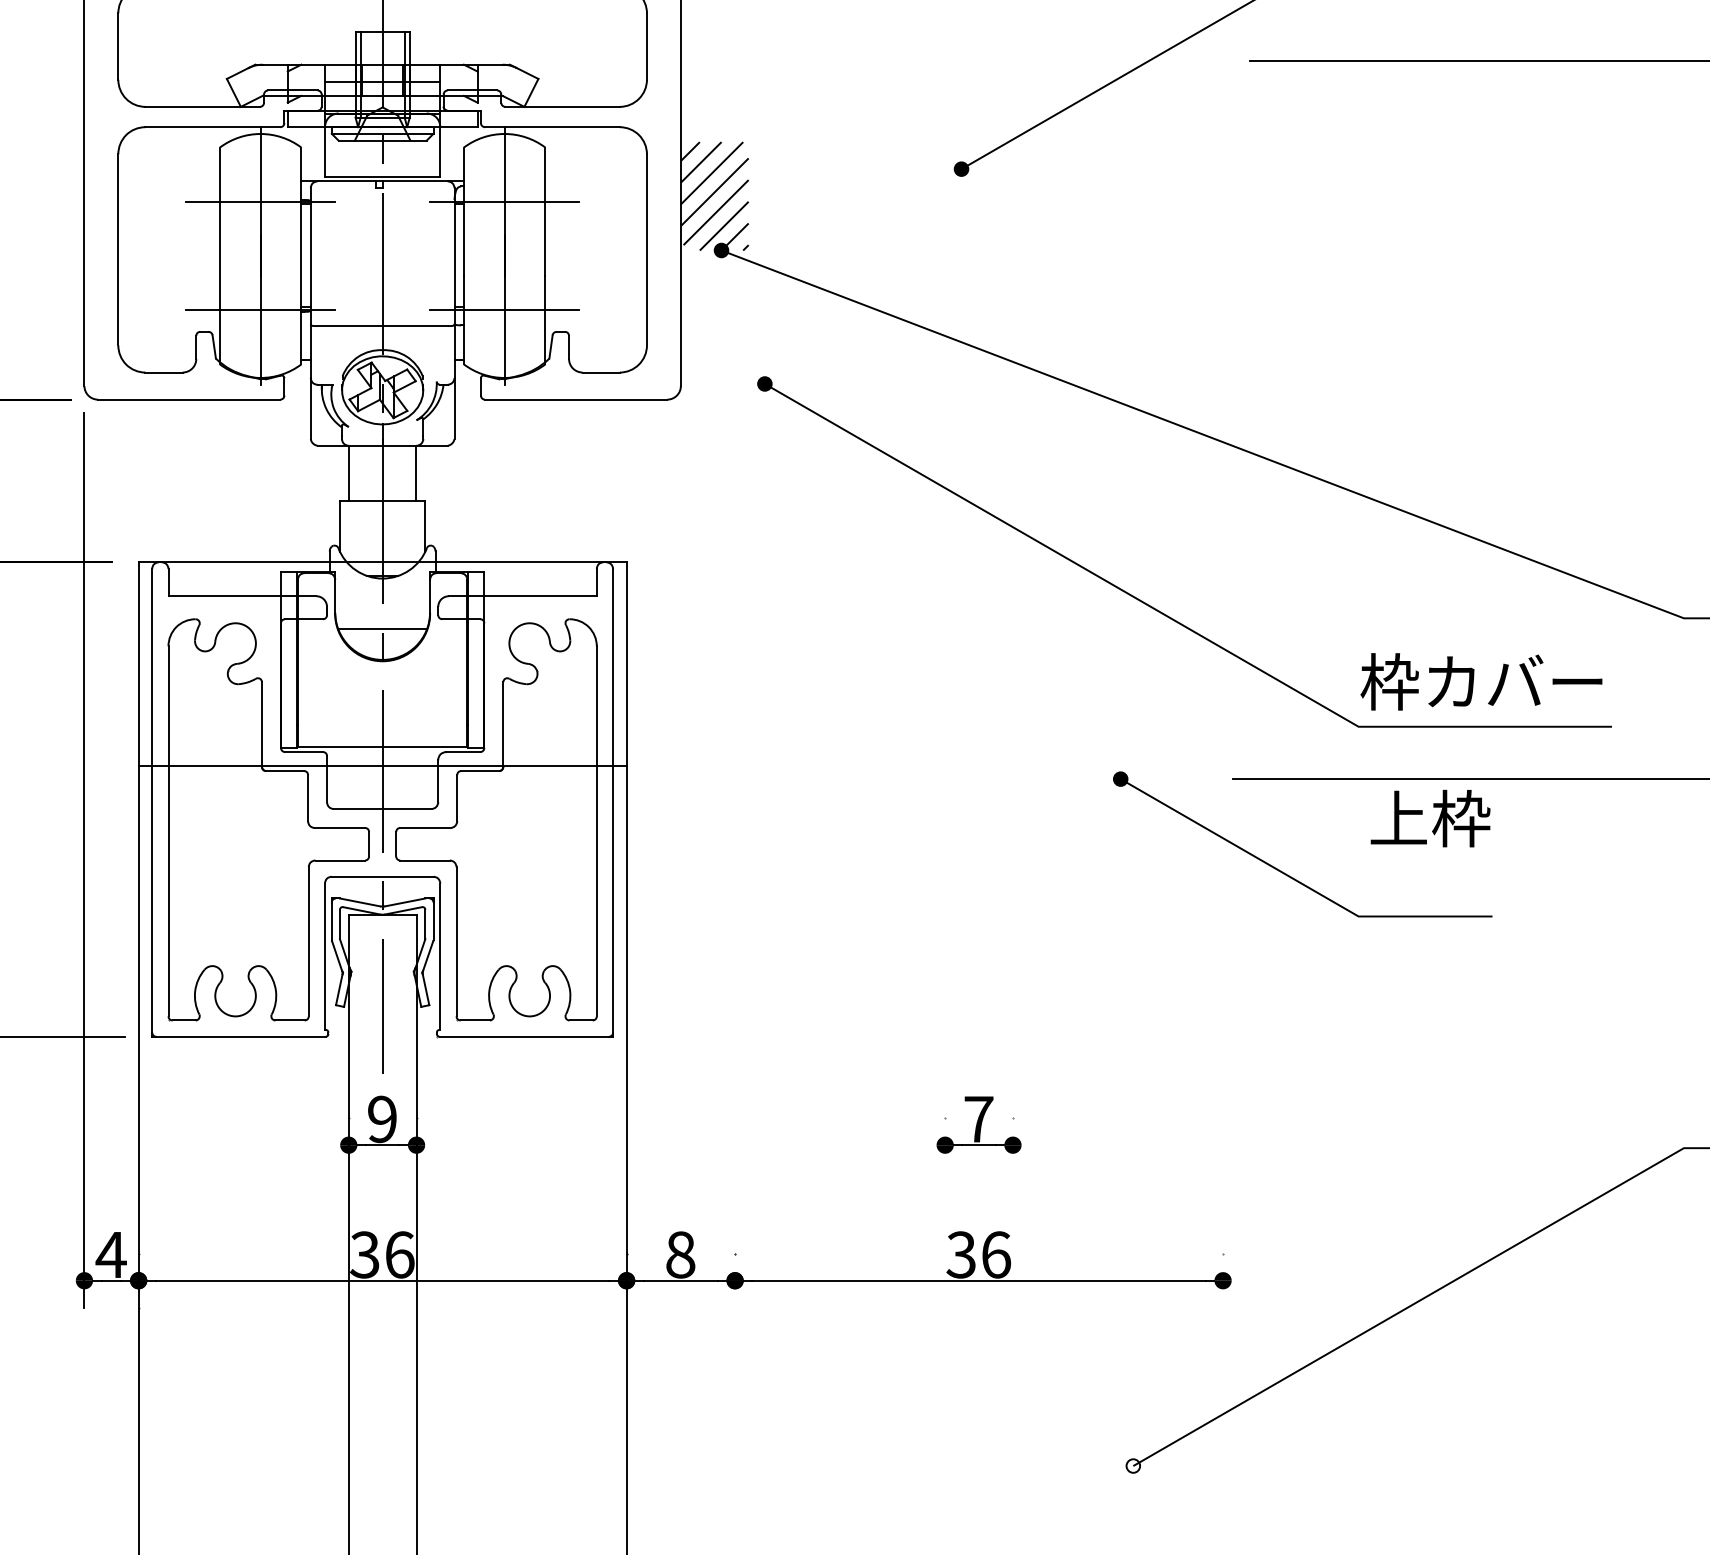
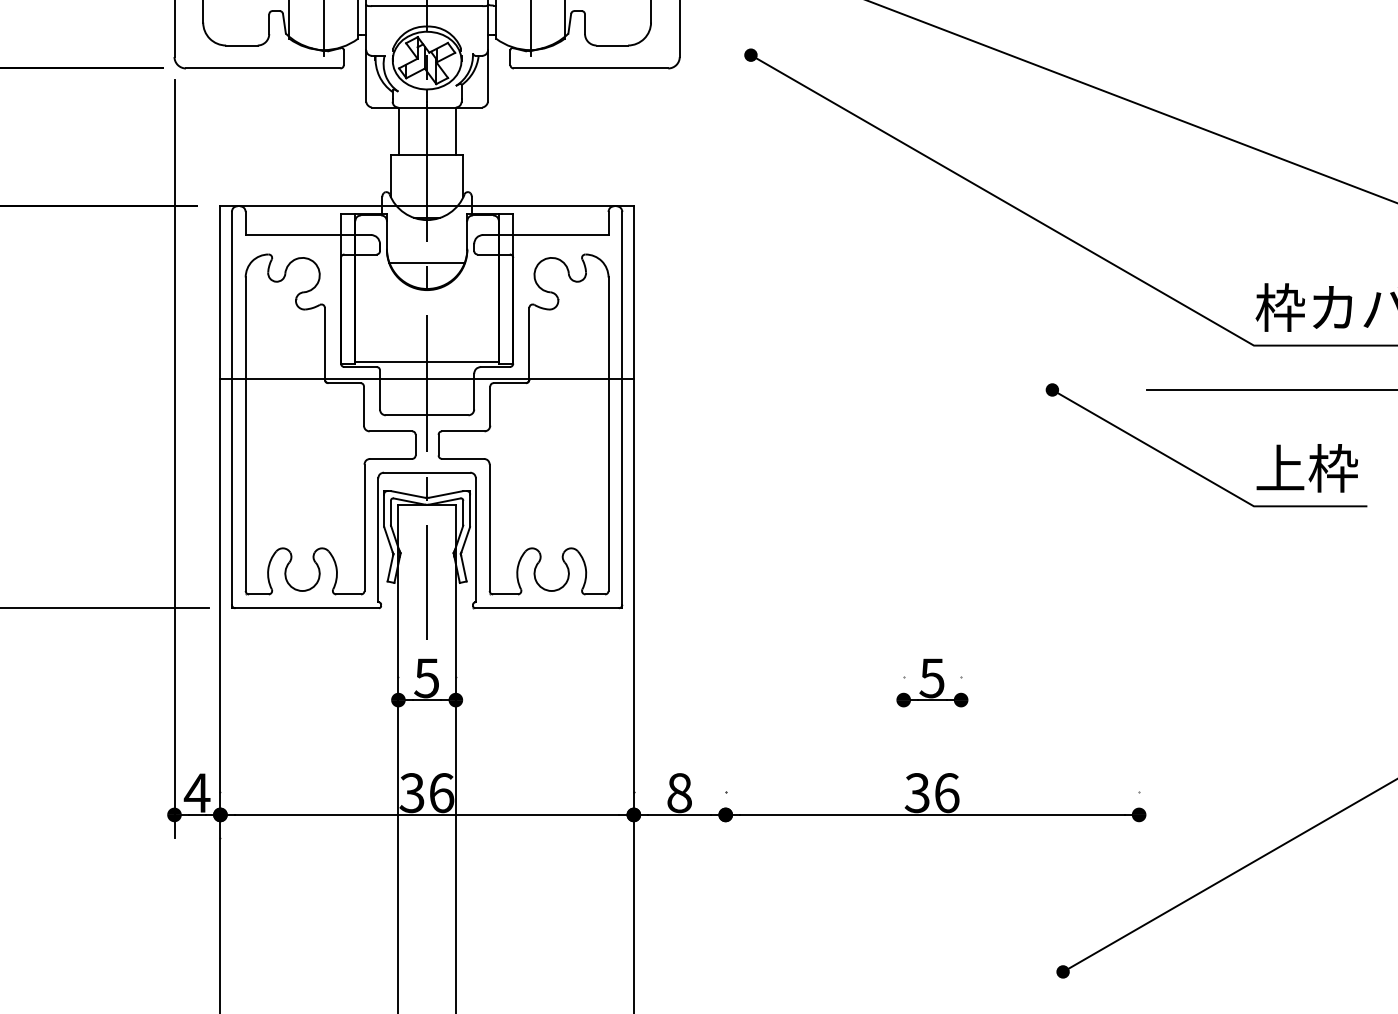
text: (1430, 818) -> (1307, 468), moved
text: (381, 1119) -> (426, 678), 9 -> 5
text: (978, 1119) -> (931, 678), 7 -> 5
fill: (1133, 1465) -> (1063, 971), added

